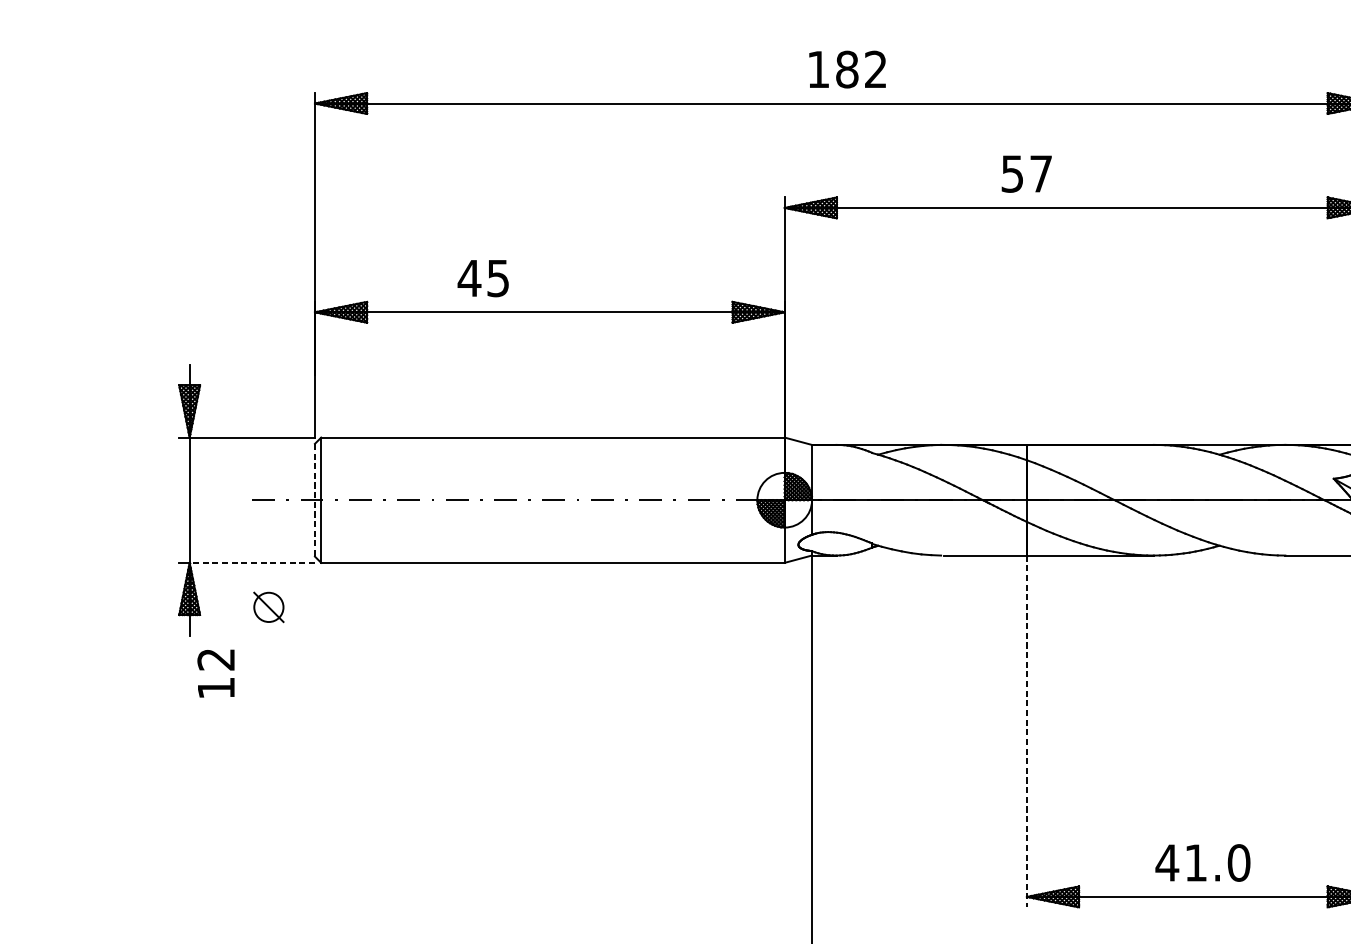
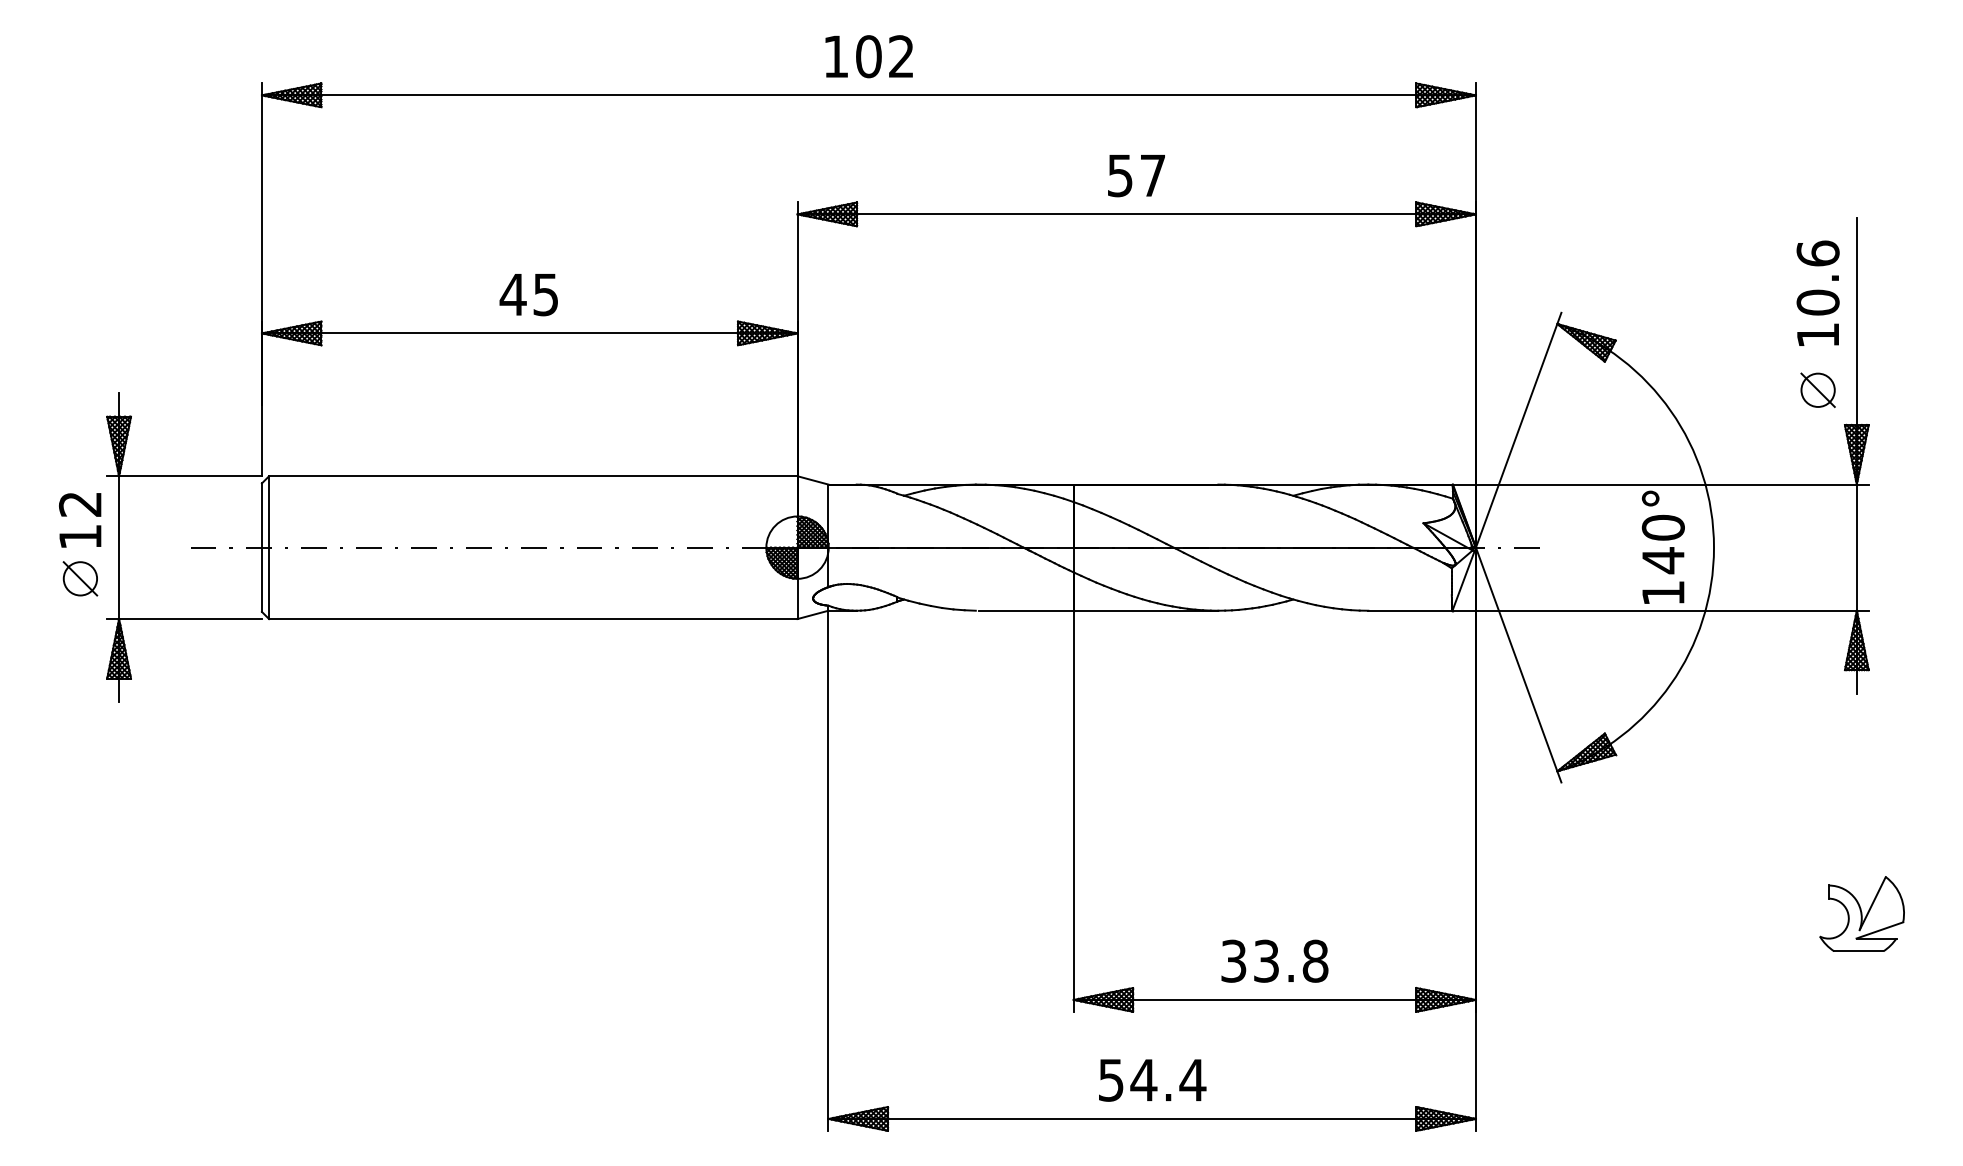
text: (846, 69) -> (868, 56), 182 -> 102
text: (1026, 174) -> (1136, 176), moved
text: (482, 279) -> (528, 295), moved
line: (314, 500) -> (261, 548), dashed -> solid
line: (252, 563) -> (190, 619), dashed -> solid
part: (268, 607) -> (80, 578), moved
text: (216, 673) -> (80, 520), moved
line: (1026, 731) -> (1073, 811), dashed -> solid
text: (1203, 862) -> (1274, 960), 41.0 -> 33.8

